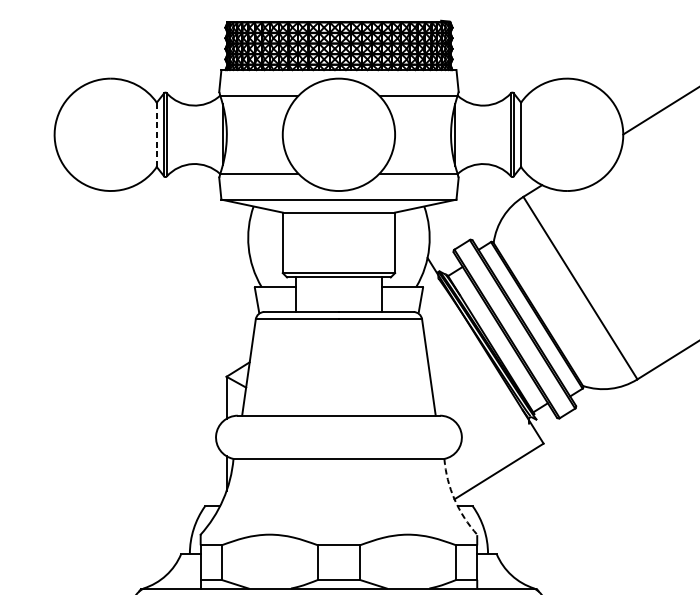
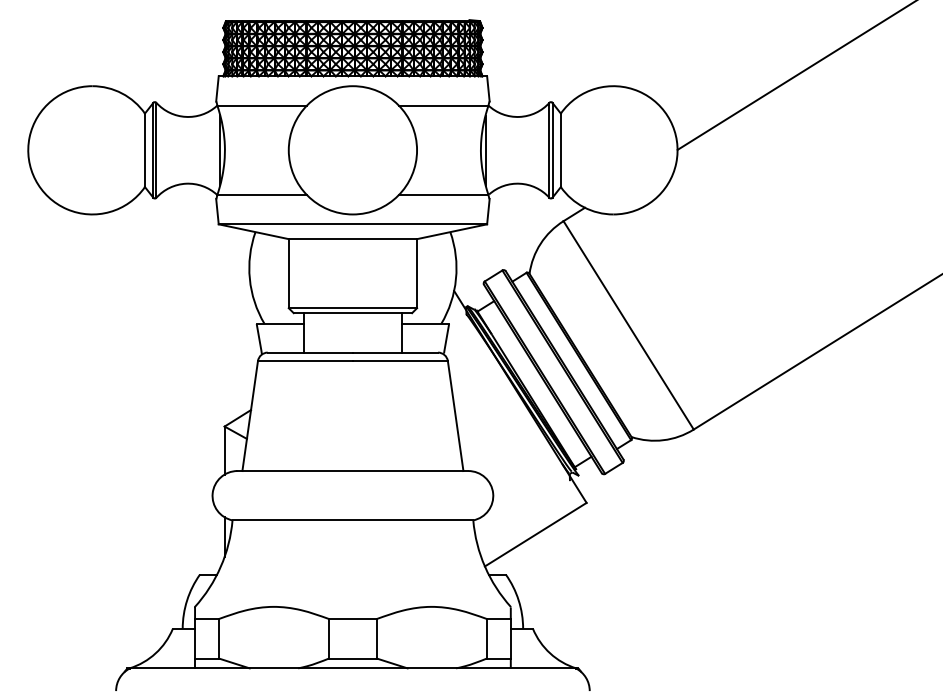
line: (156, 134) -> (144, 150), dashed -> solid
arc: (455, 499) -> (485, 566), dashed -> solid

